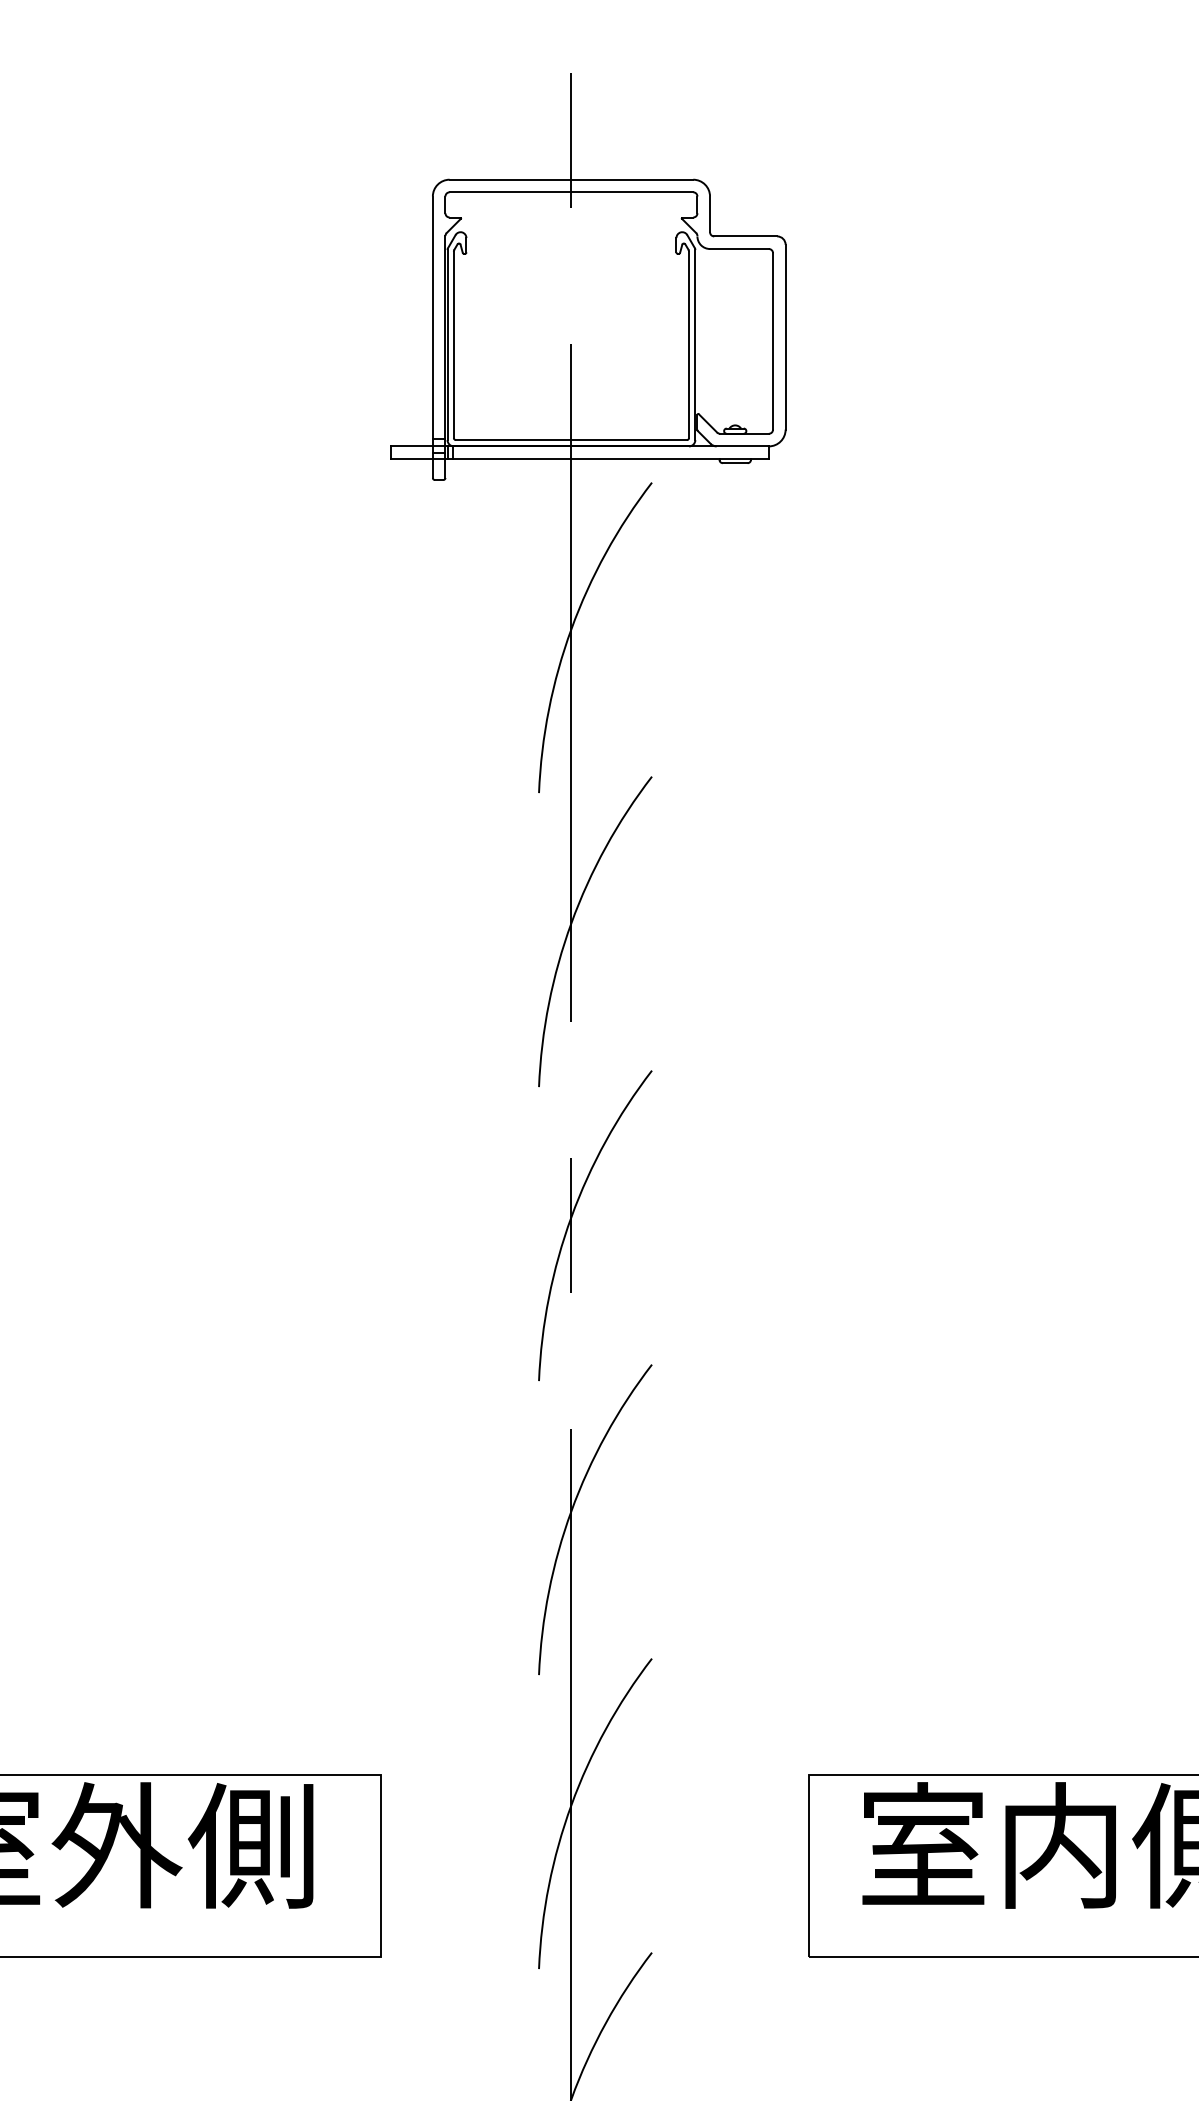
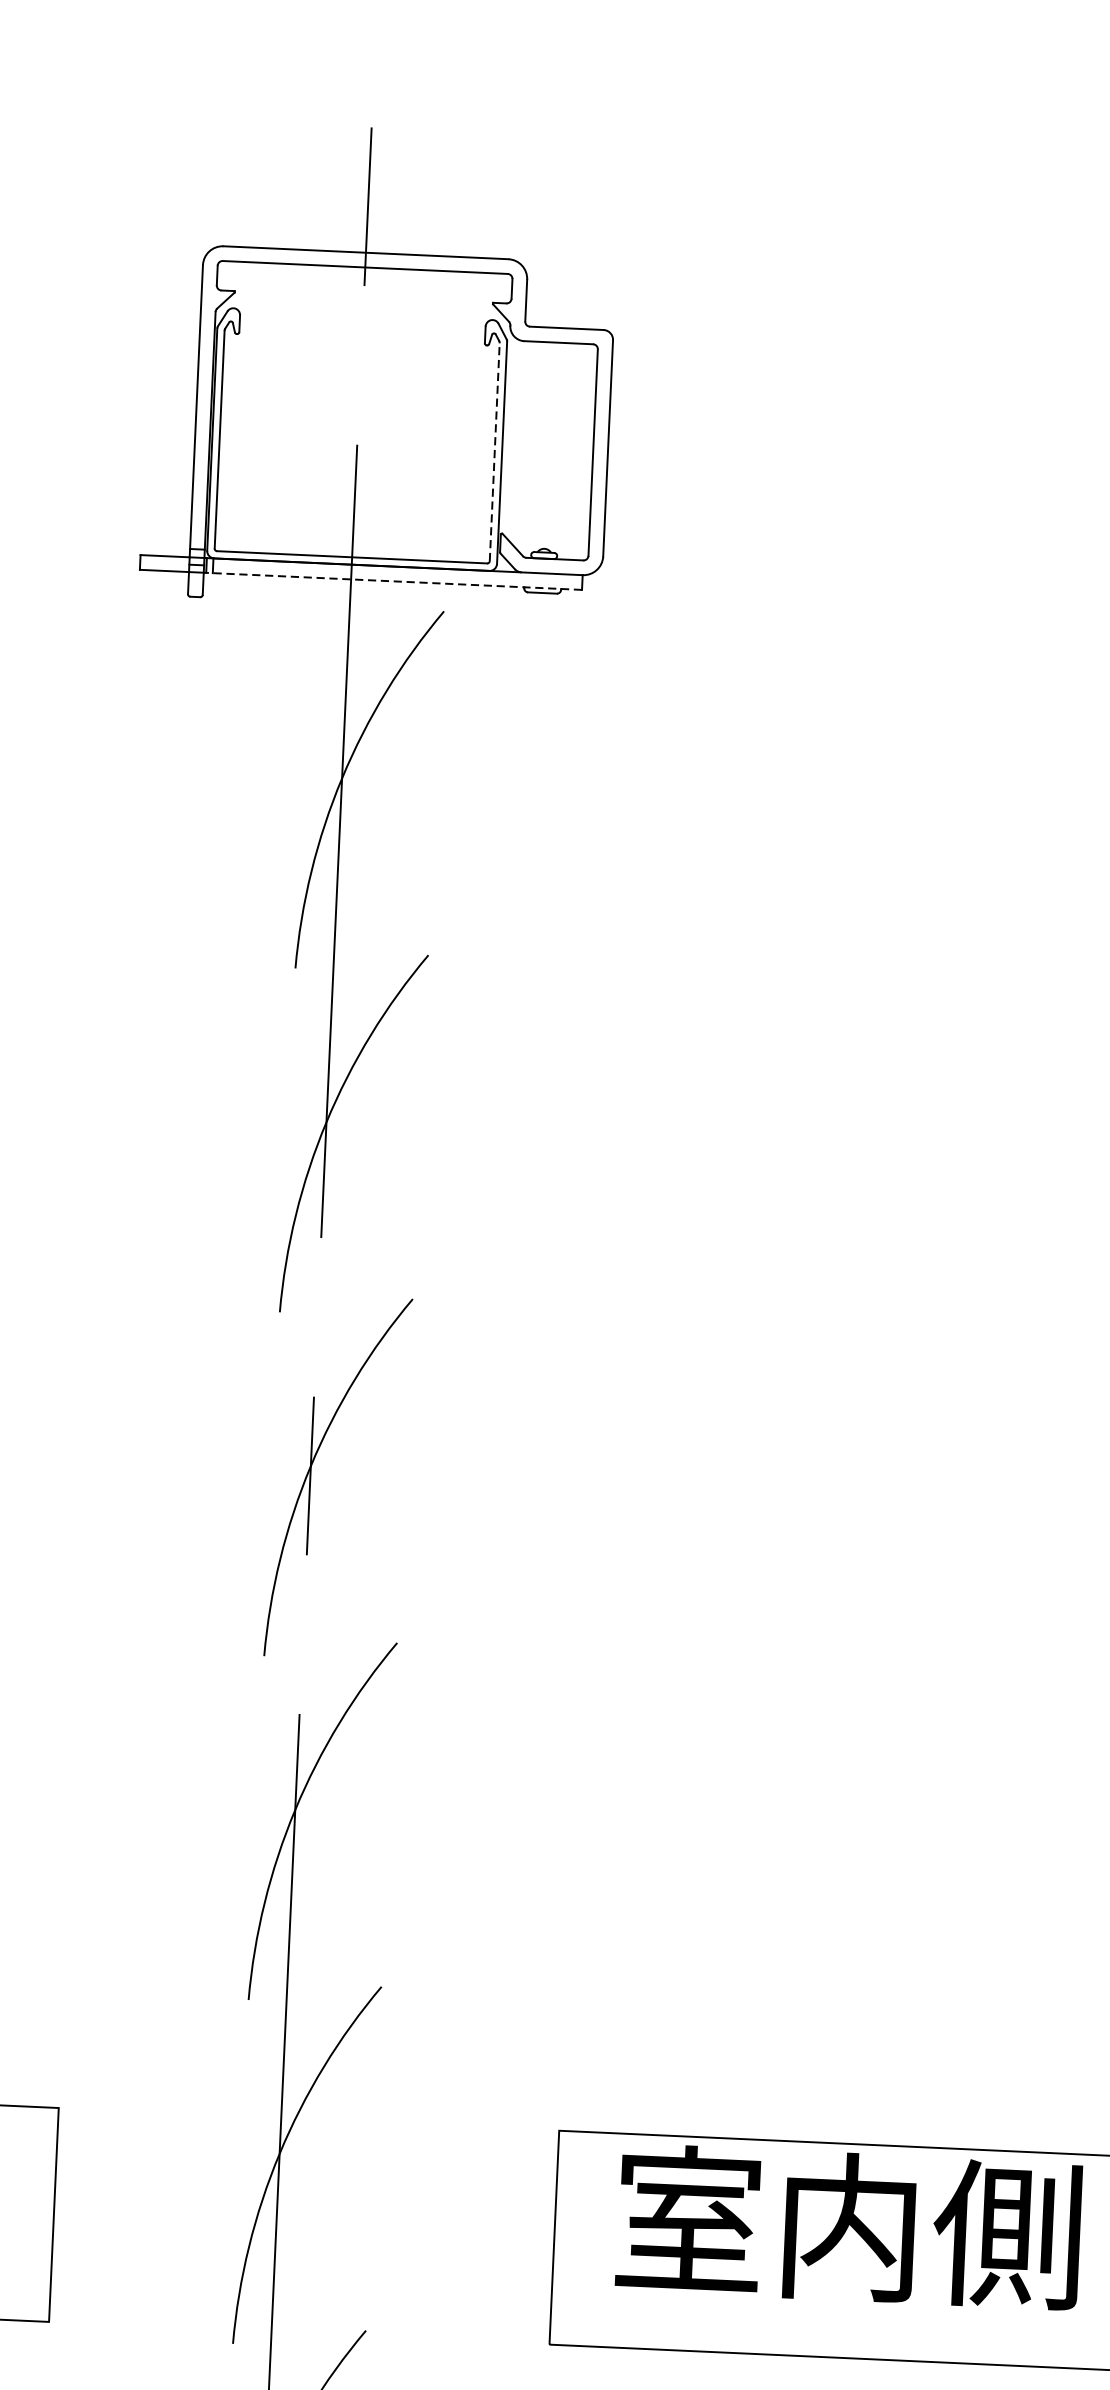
line: (689, 344) -> (495, 451), solid -> dashed
line: (607, 459) -> (393, 581), solid -> dashed

